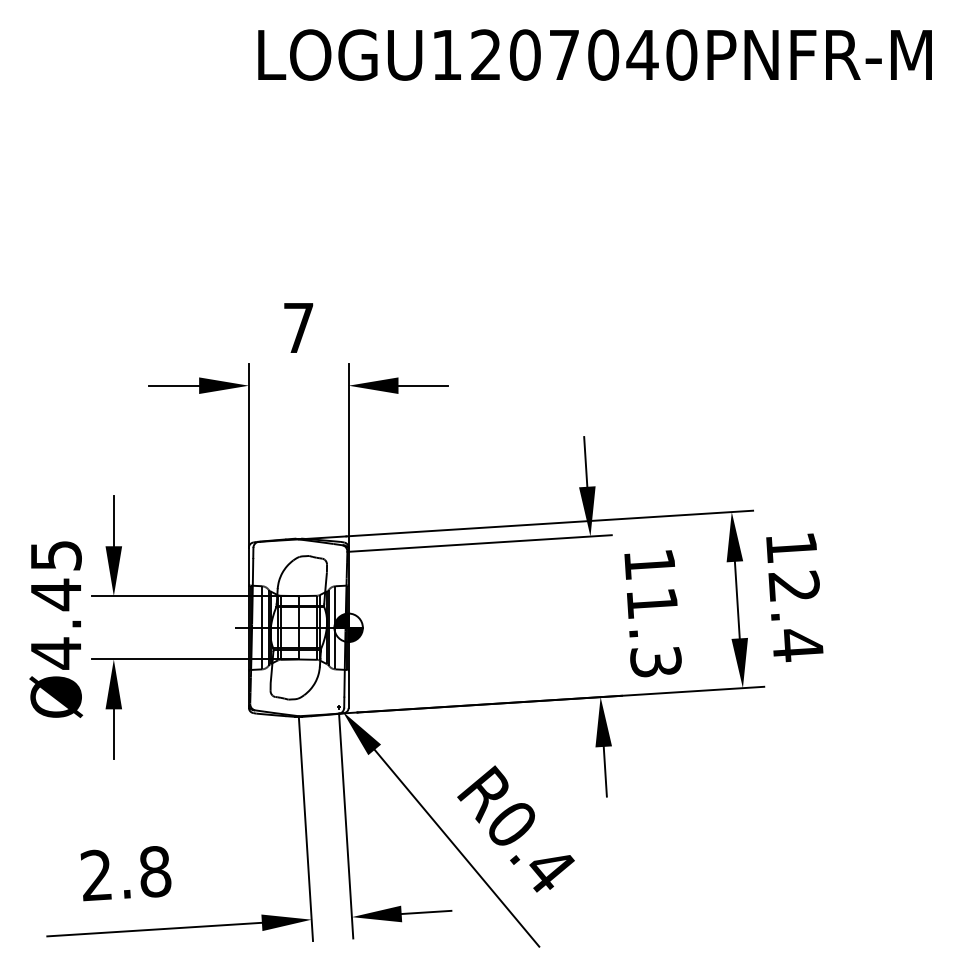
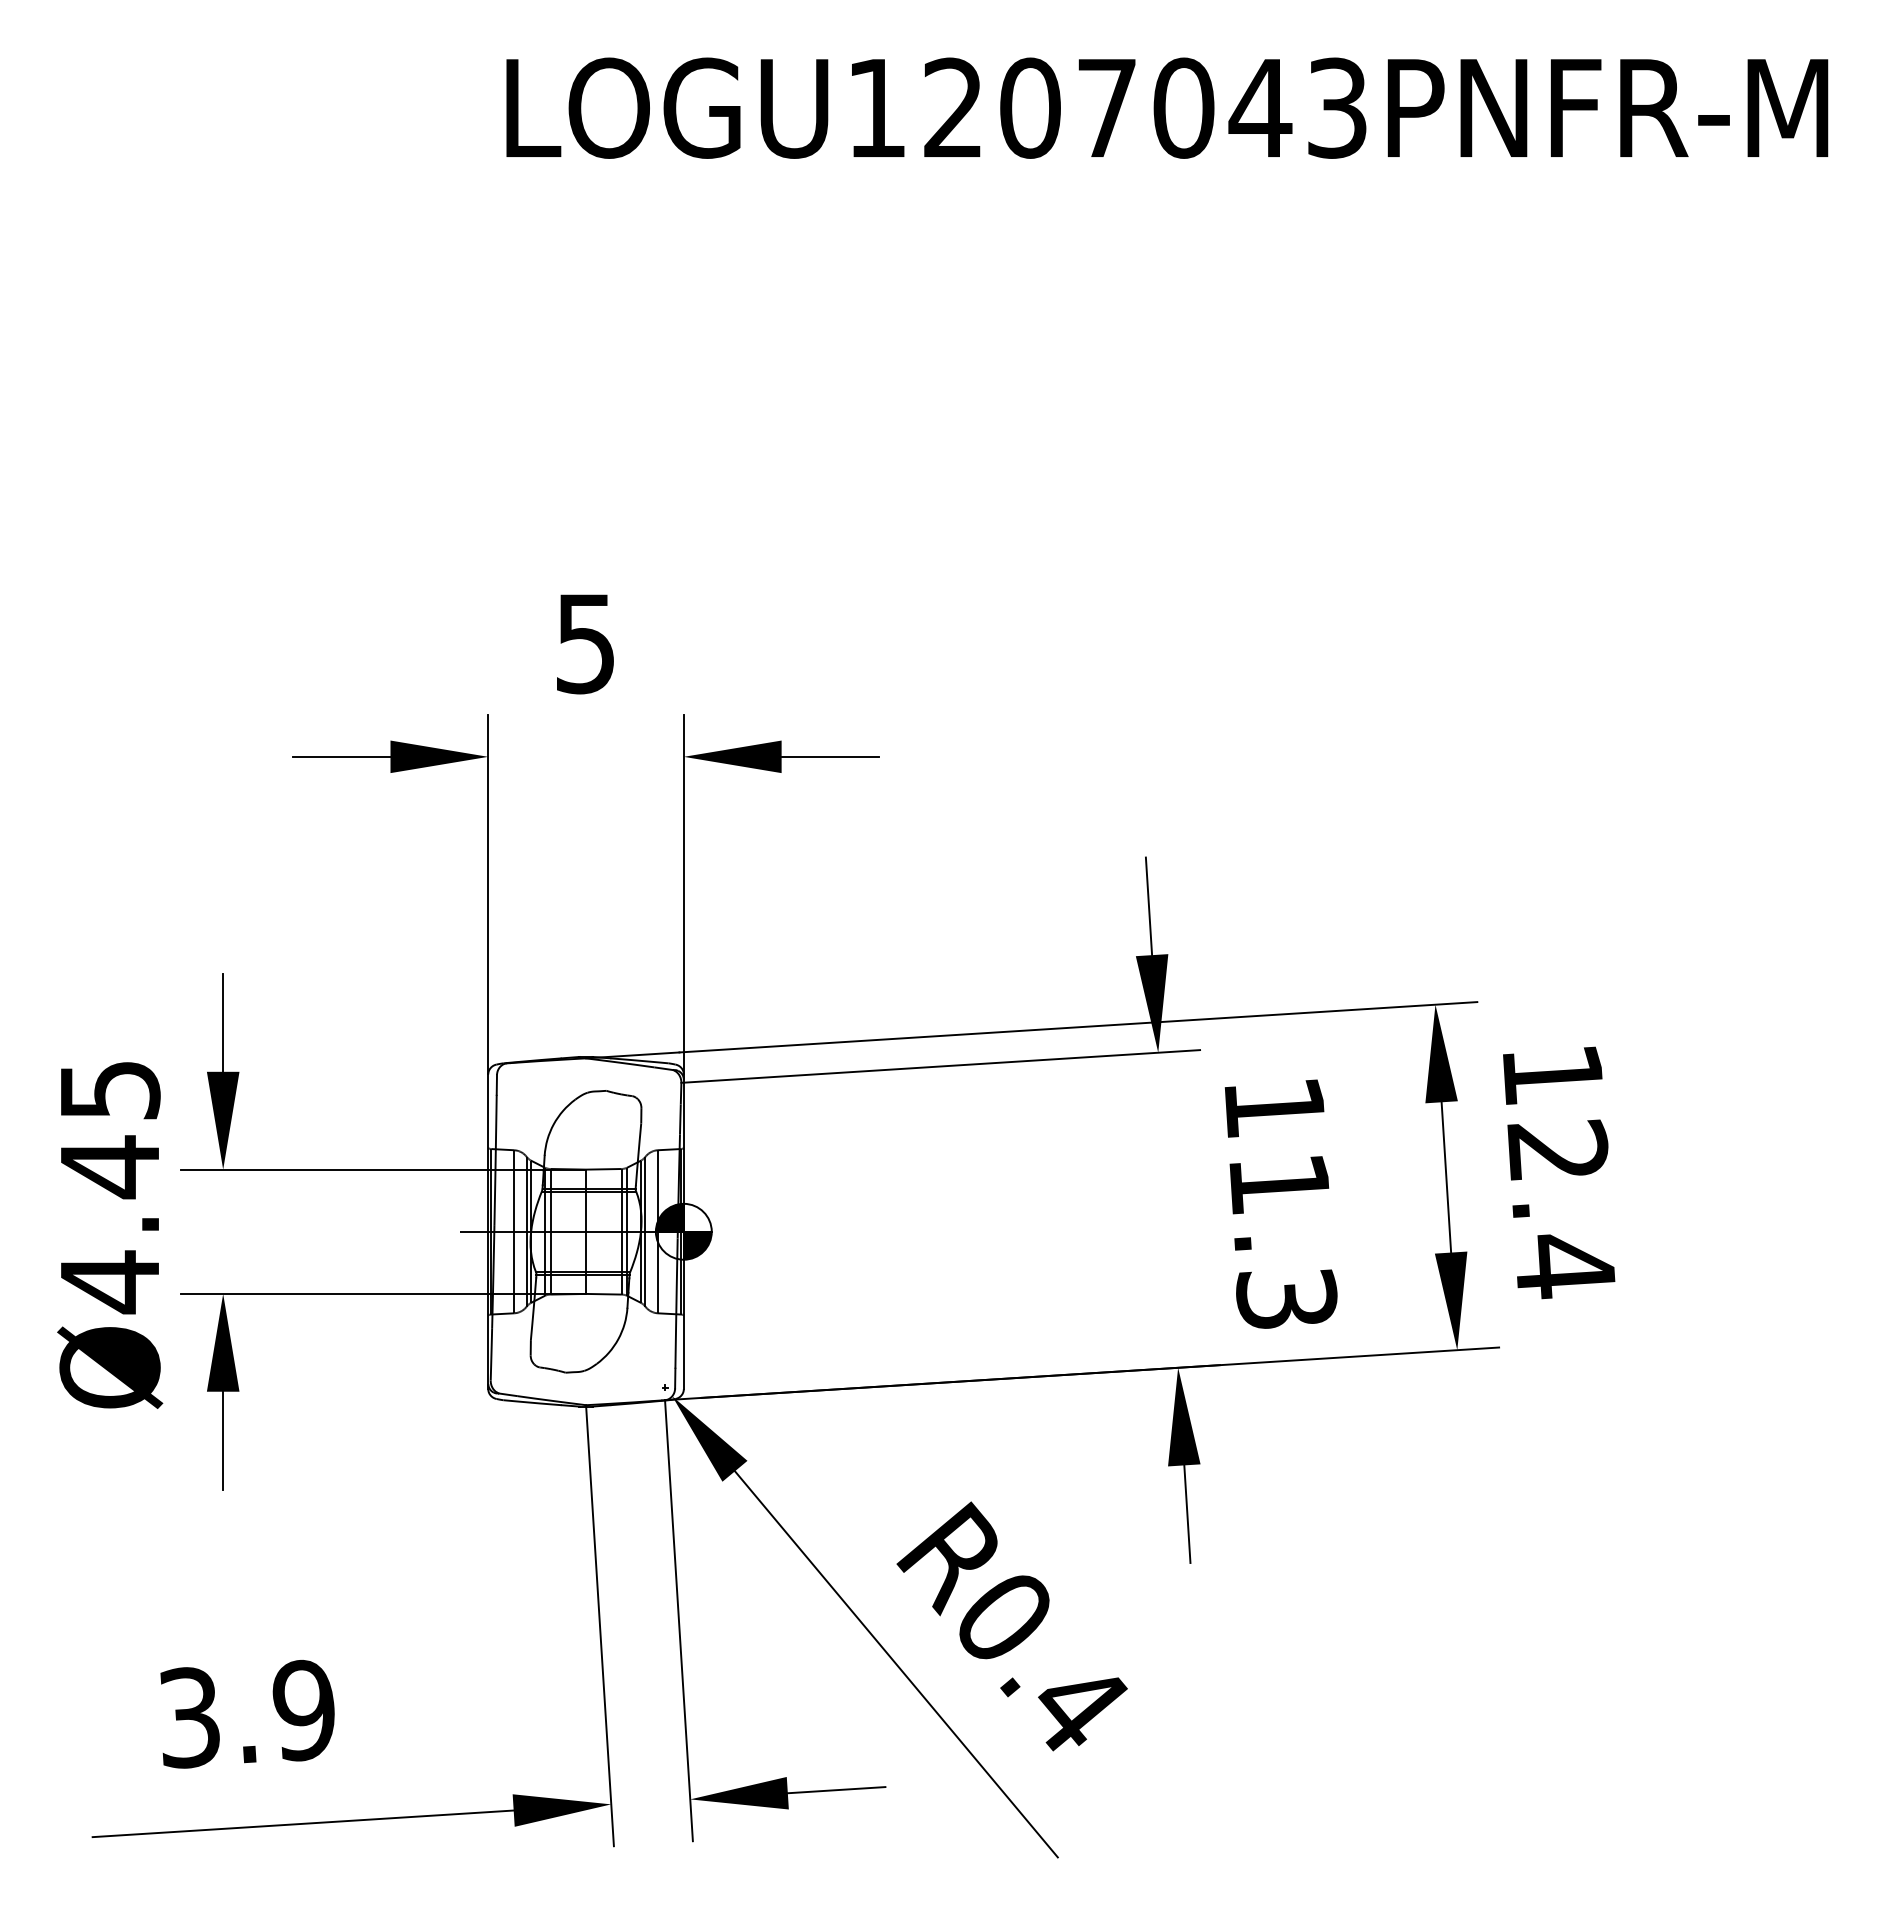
text: (681, 54) -> (1336, 107), LOGU1207040PNFR-M -> LOGU1207043PNFR-M
text: (298, 328) -> (585, 644), 7 -> 5
text: (125, 873) -> (246, 1713), 2.8 -> 3.9

